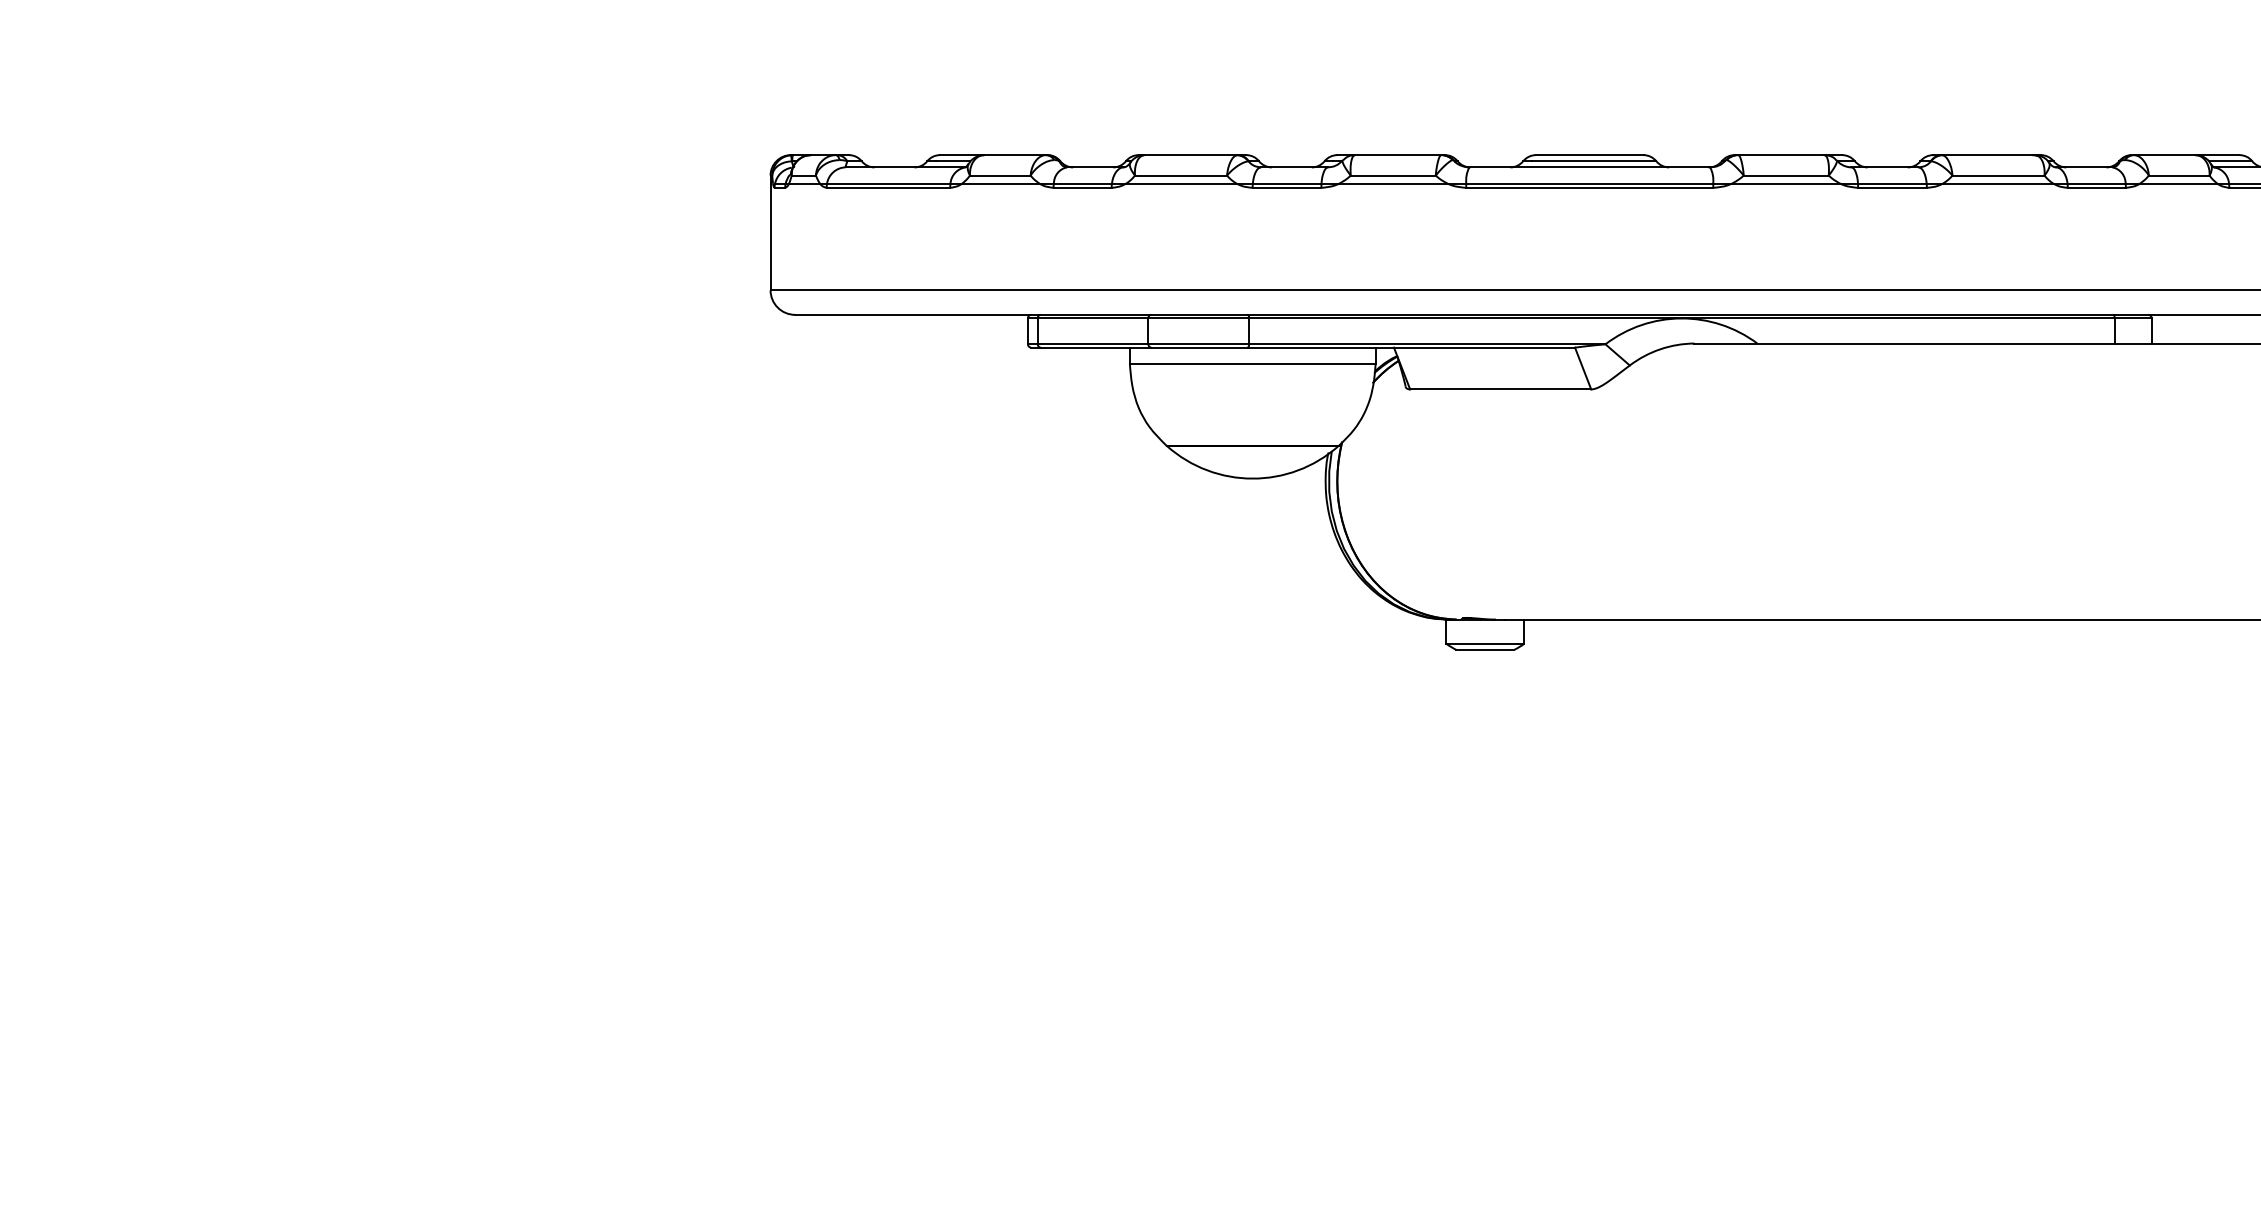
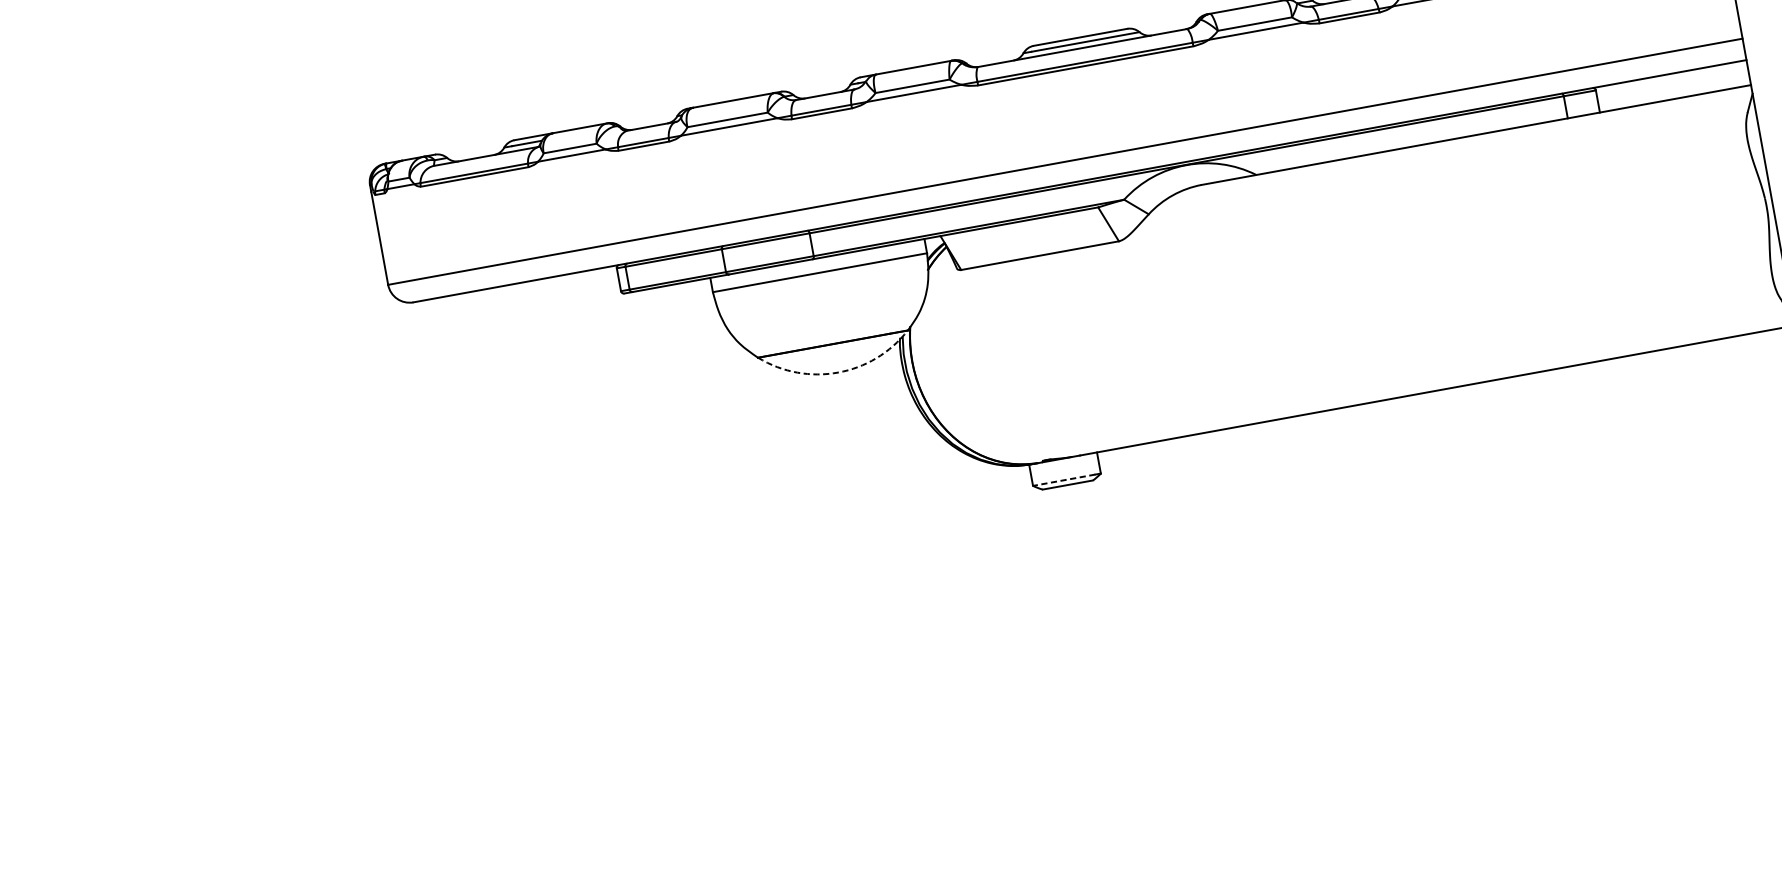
arc: (1252, 478) -> (837, 372), solid -> dashed
line: (1482, 643) -> (1064, 479), solid -> dashed

